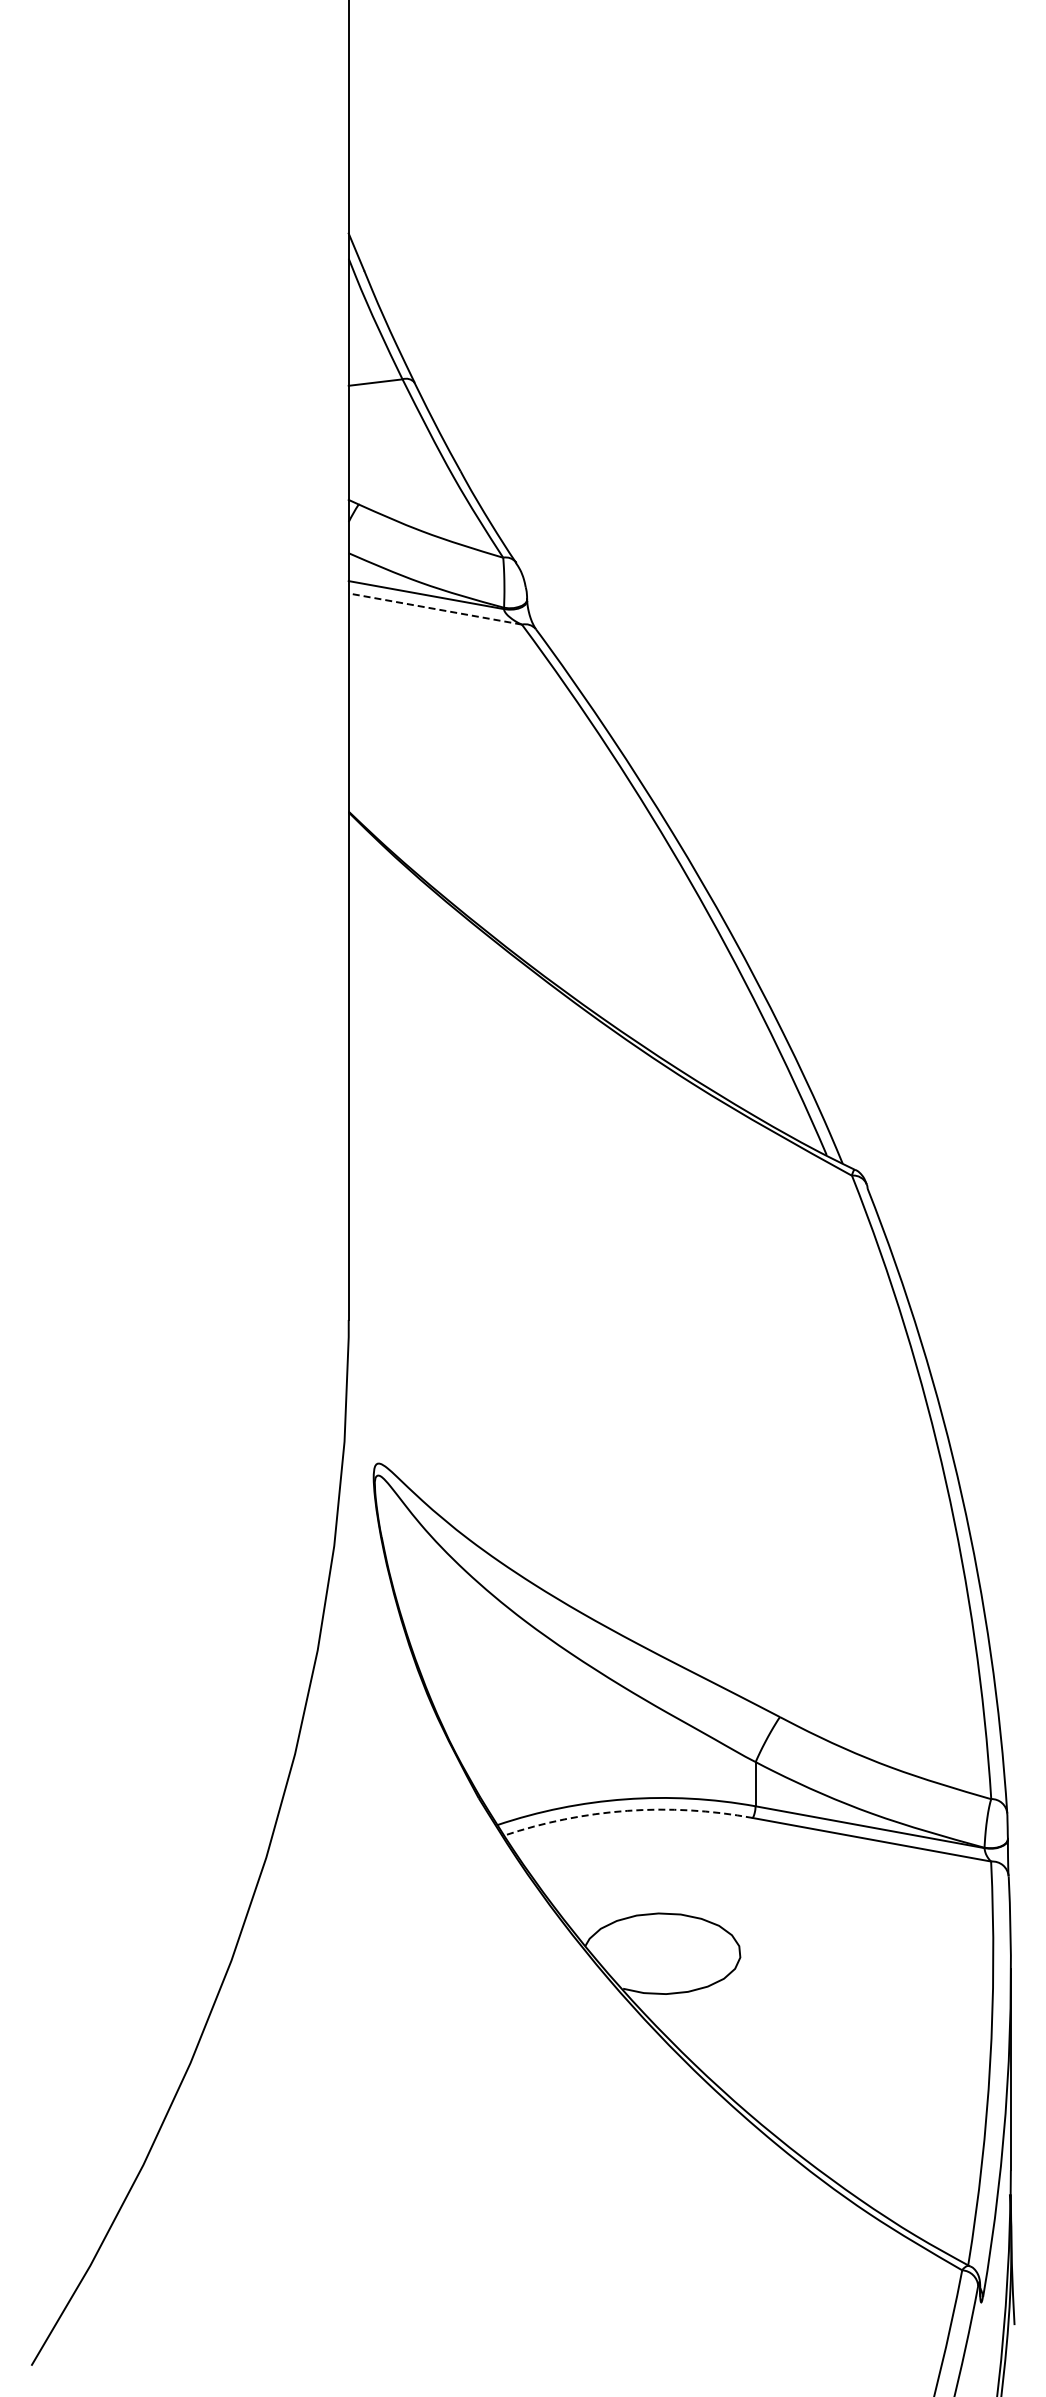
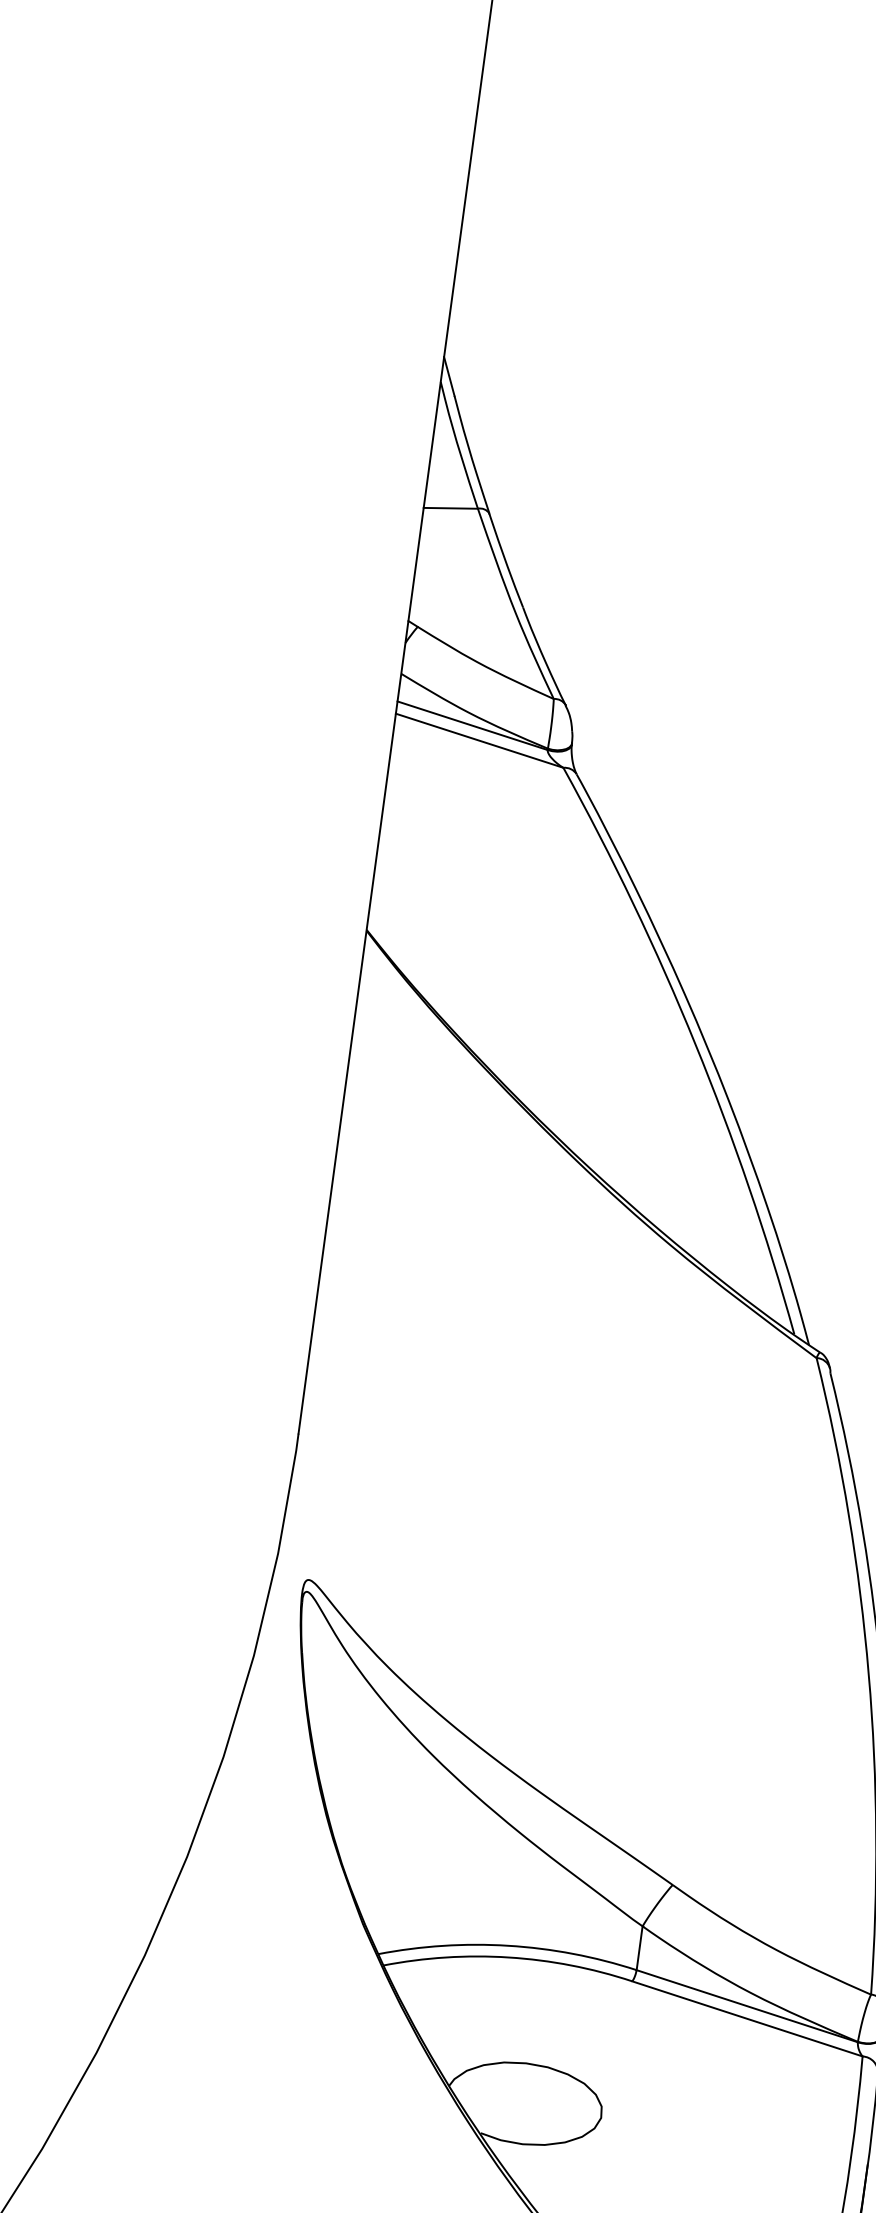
line: (434, 608) -> (478, 740), dashed -> solid
arc: (627, 1810) -> (509, 1957), dashed -> solid

